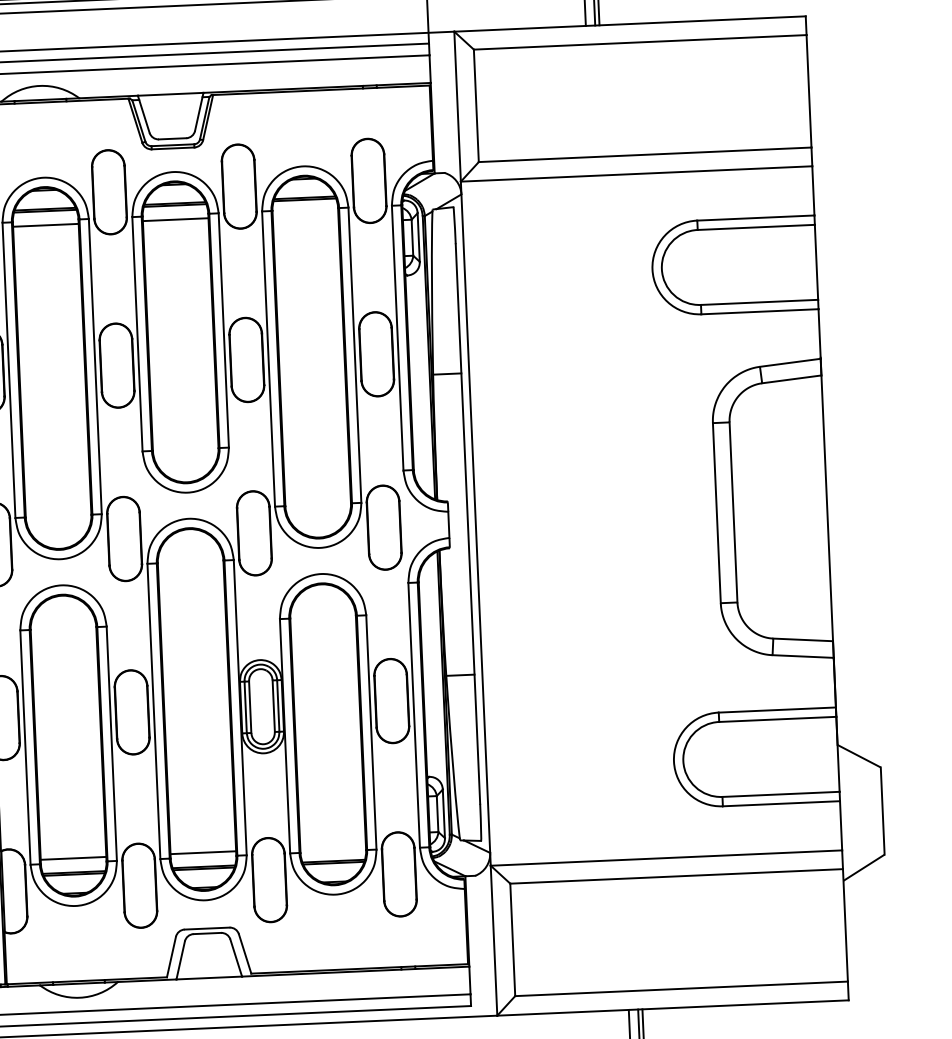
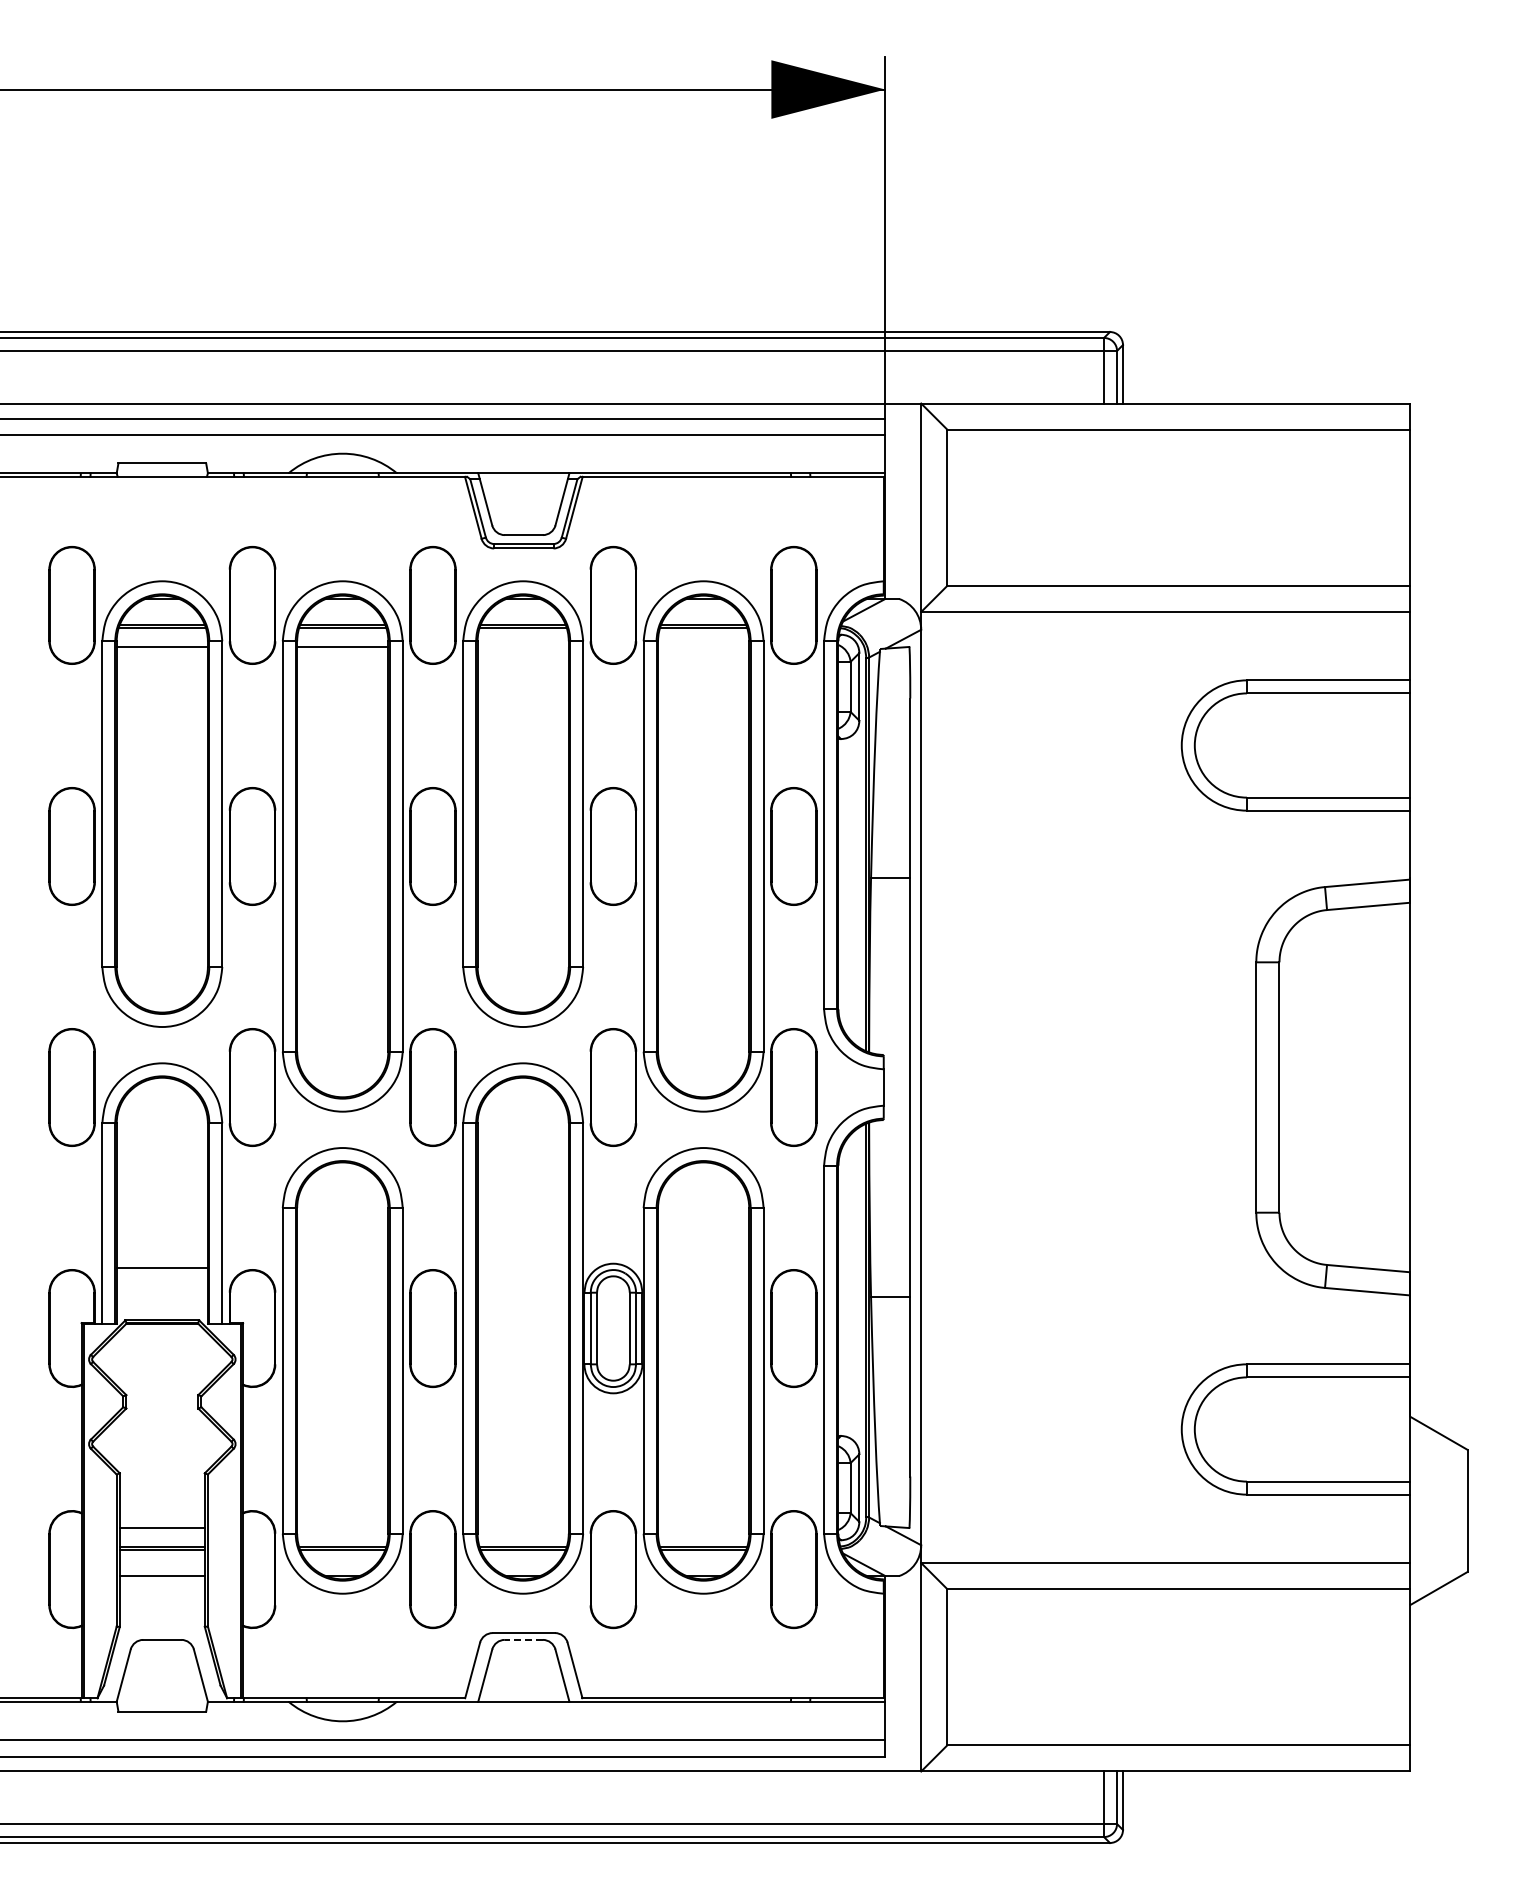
line: (175, 219) -> (522, 647), removed
line: (202, 852) -> (522, 1527), removed
line: (73, 858) -> (342, 1527), removed
line: (207, 933) -> (523, 1639), solid -> dashed

